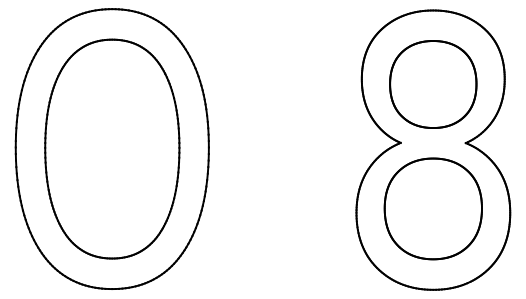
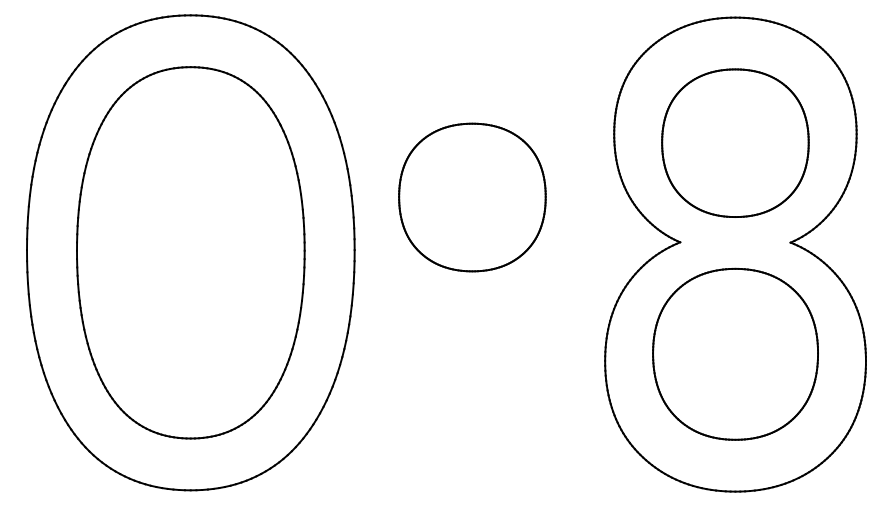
part: (278, 116) -> (472, 197), added

